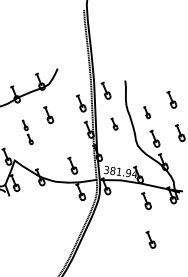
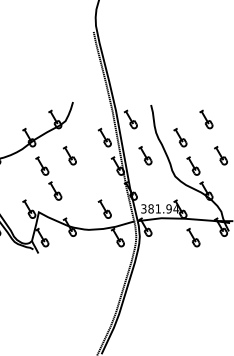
part: (147, 112) -> (180, 137), size x1.43
part: (114, 123) -> (145, 155), size x1.43
part: (27, 132) -> (48, 178), size x1.67
part: (150, 239) -> (204, 280), removed

